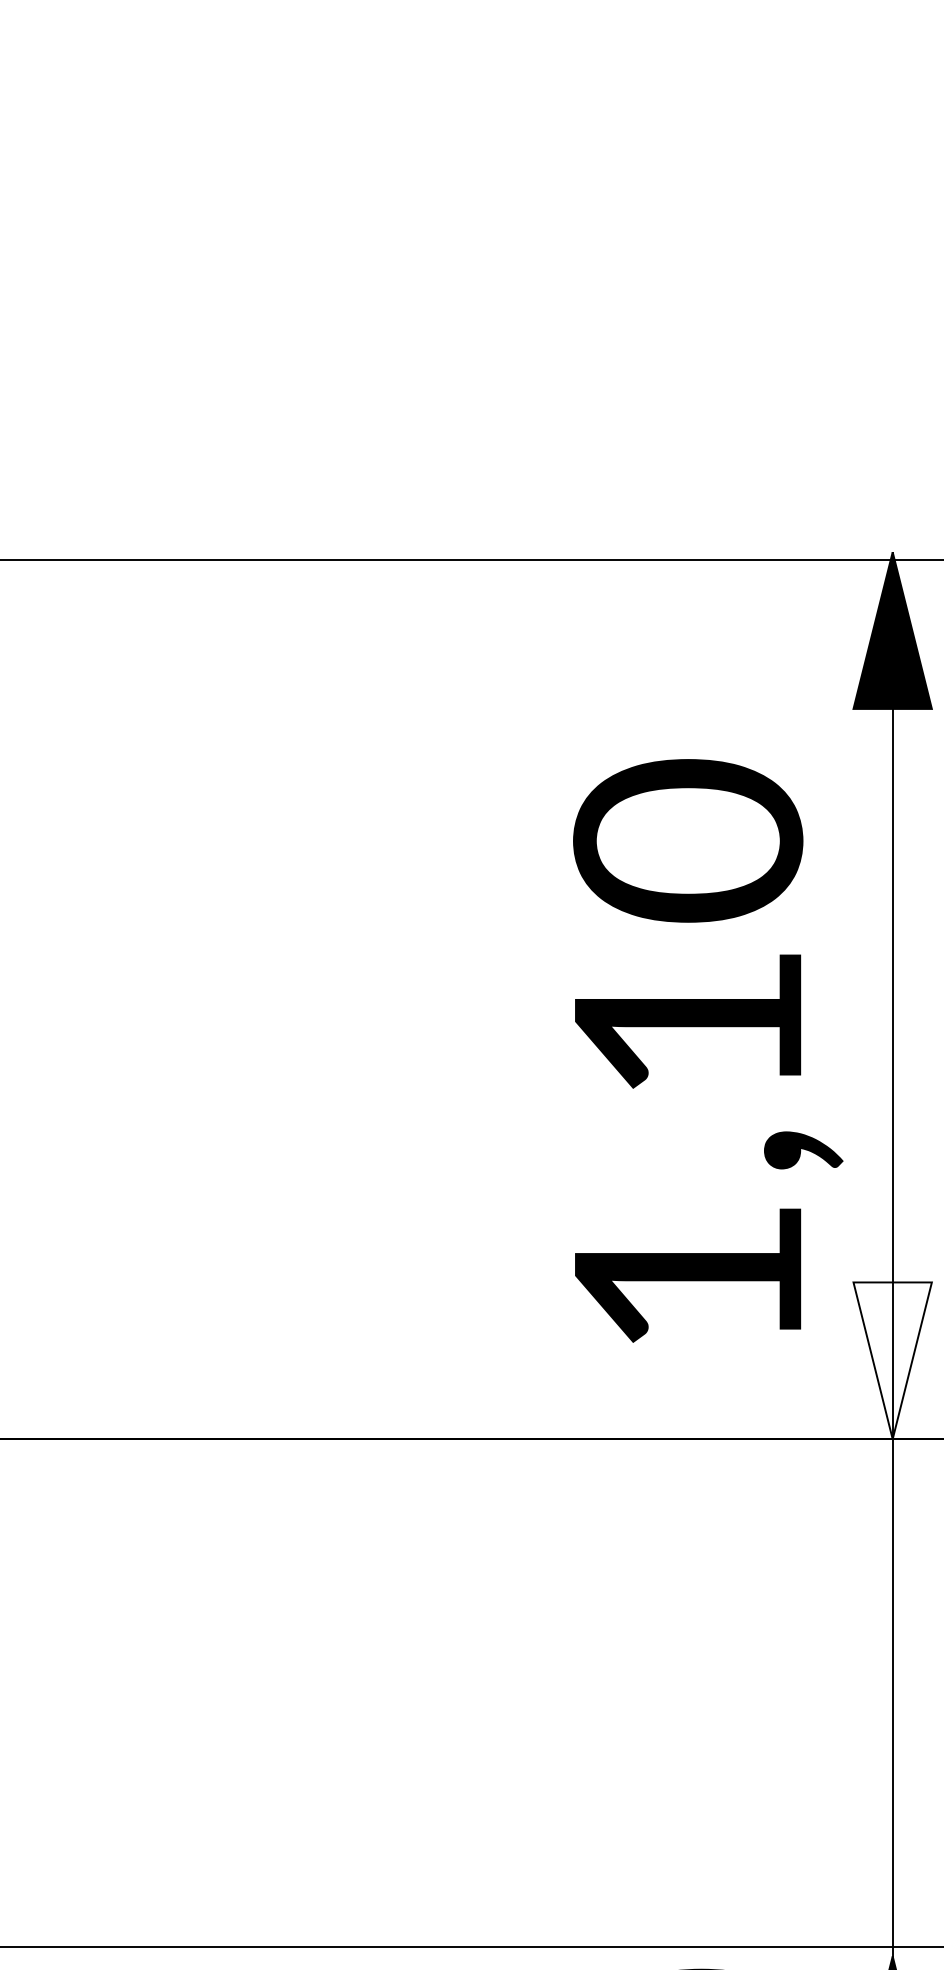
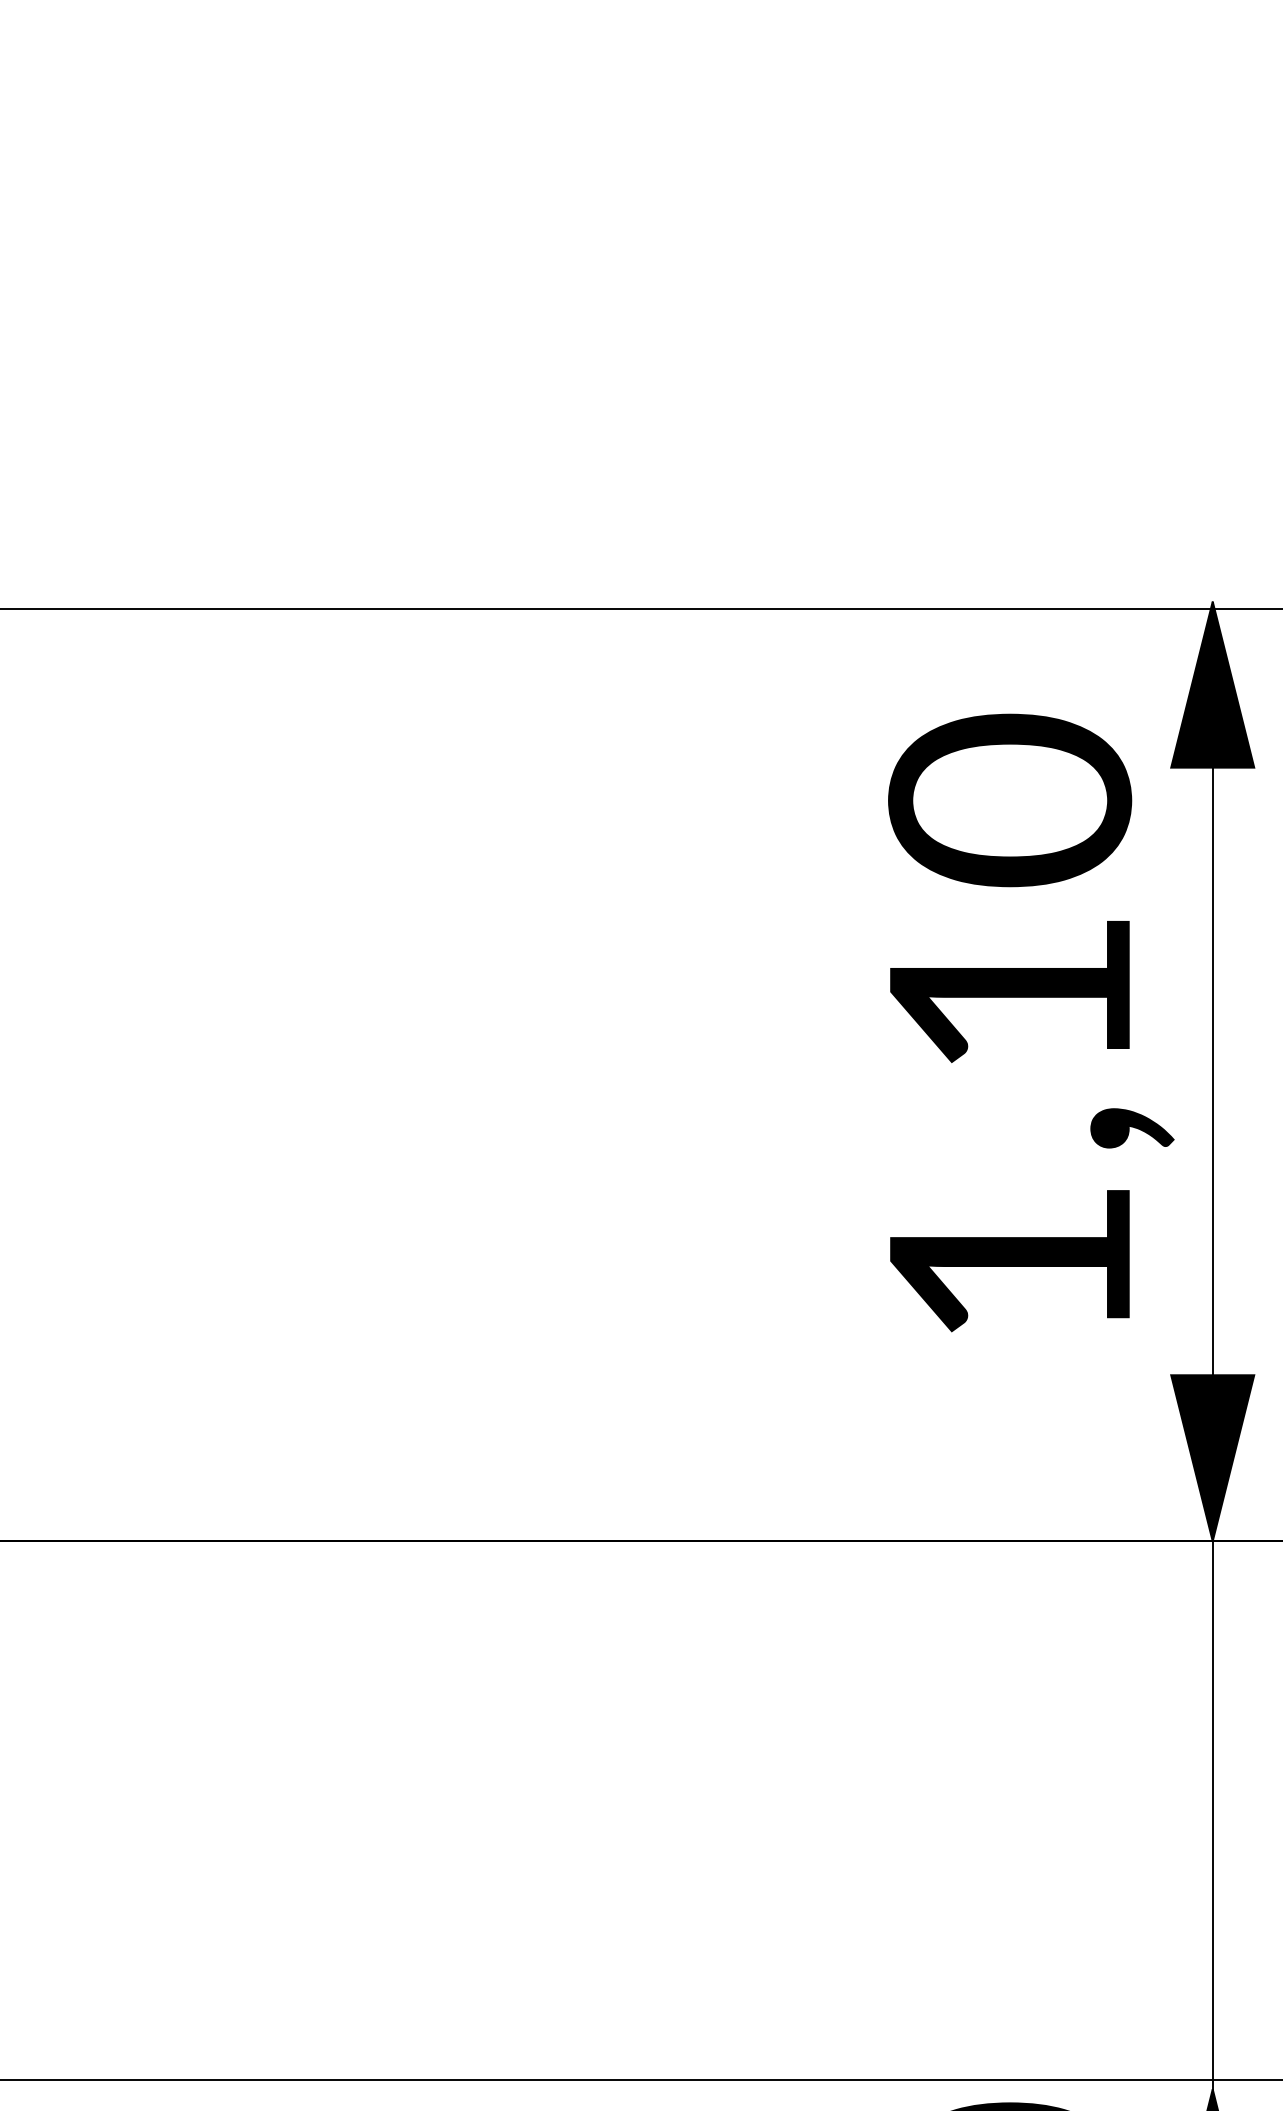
text: (708, 1050) -> (1031, 1022), moved
fill: (892, 1361) -> (1212, 1458), added

